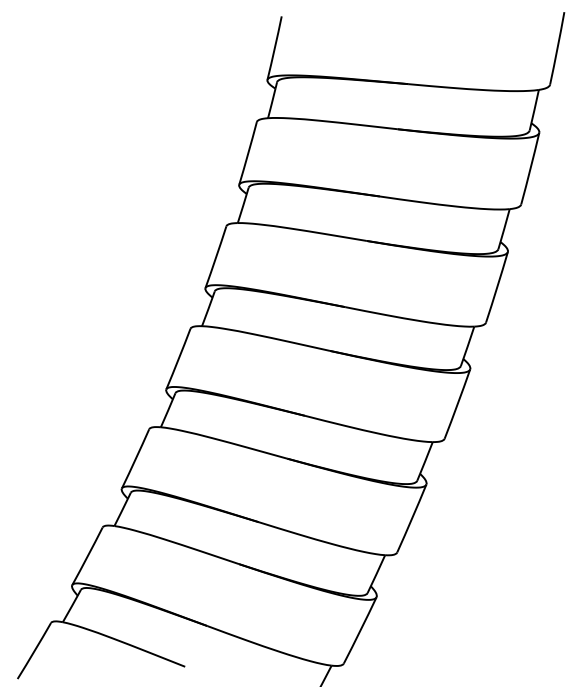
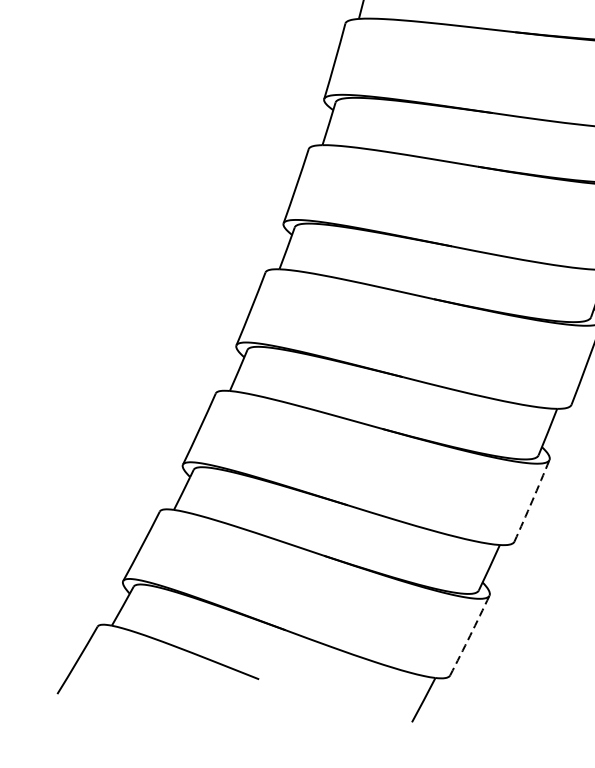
arc: (412, 518) -> (532, 500), solid -> dashed
arc: (360, 630) -> (470, 635), solid -> dashed

